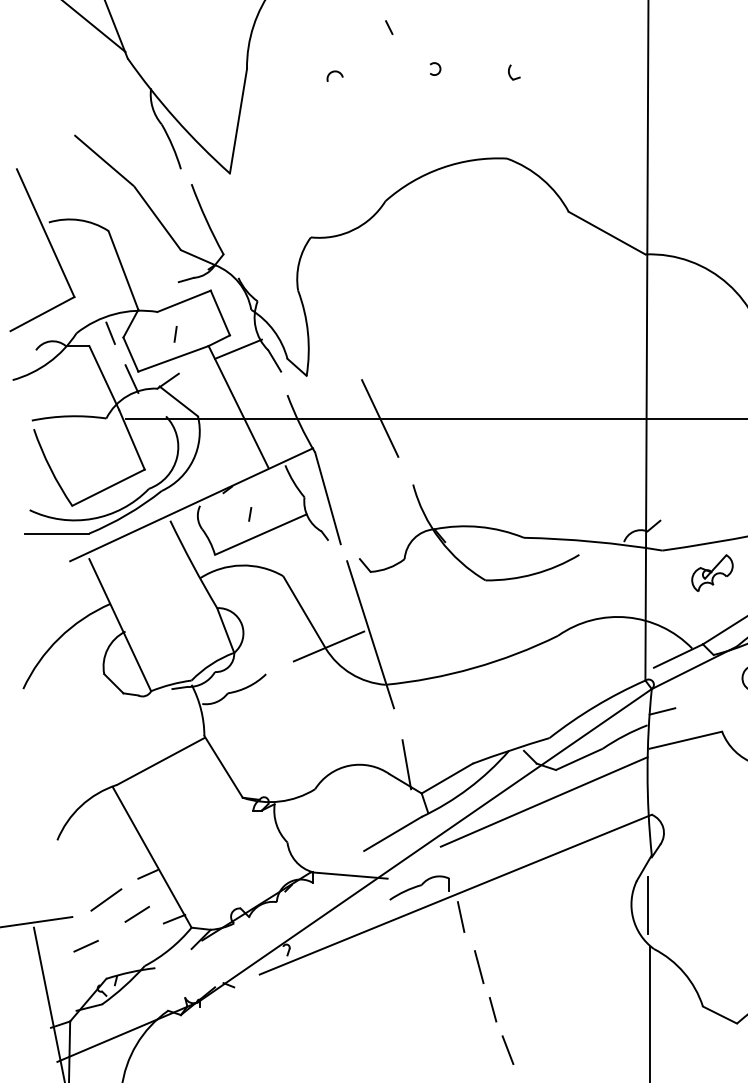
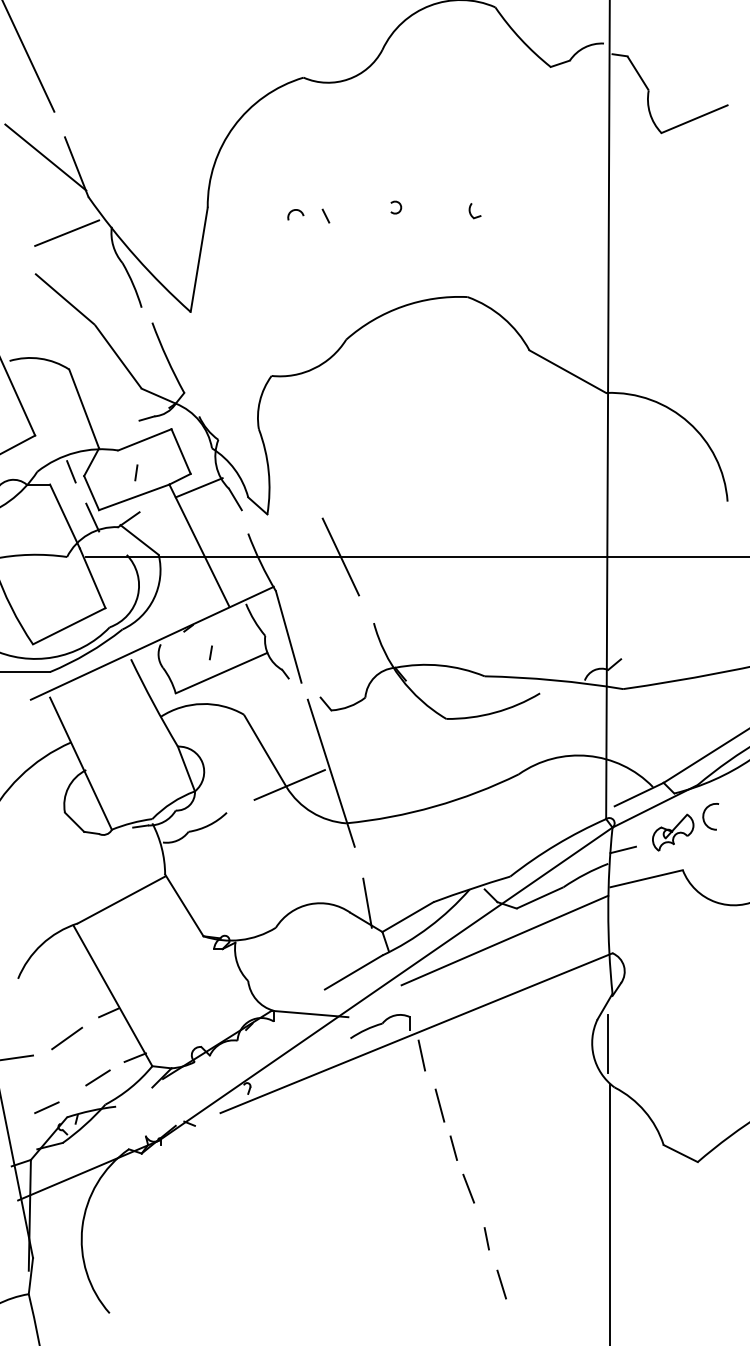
line: (388, 26) -> (325, 215), moved
line: (106, 93) -> (67, 232), added
part: (712, 572) -> (673, 832), moved
line: (136, 913) -> (97, 1077), moved
line: (85, 945) -> (46, 1107), moved

